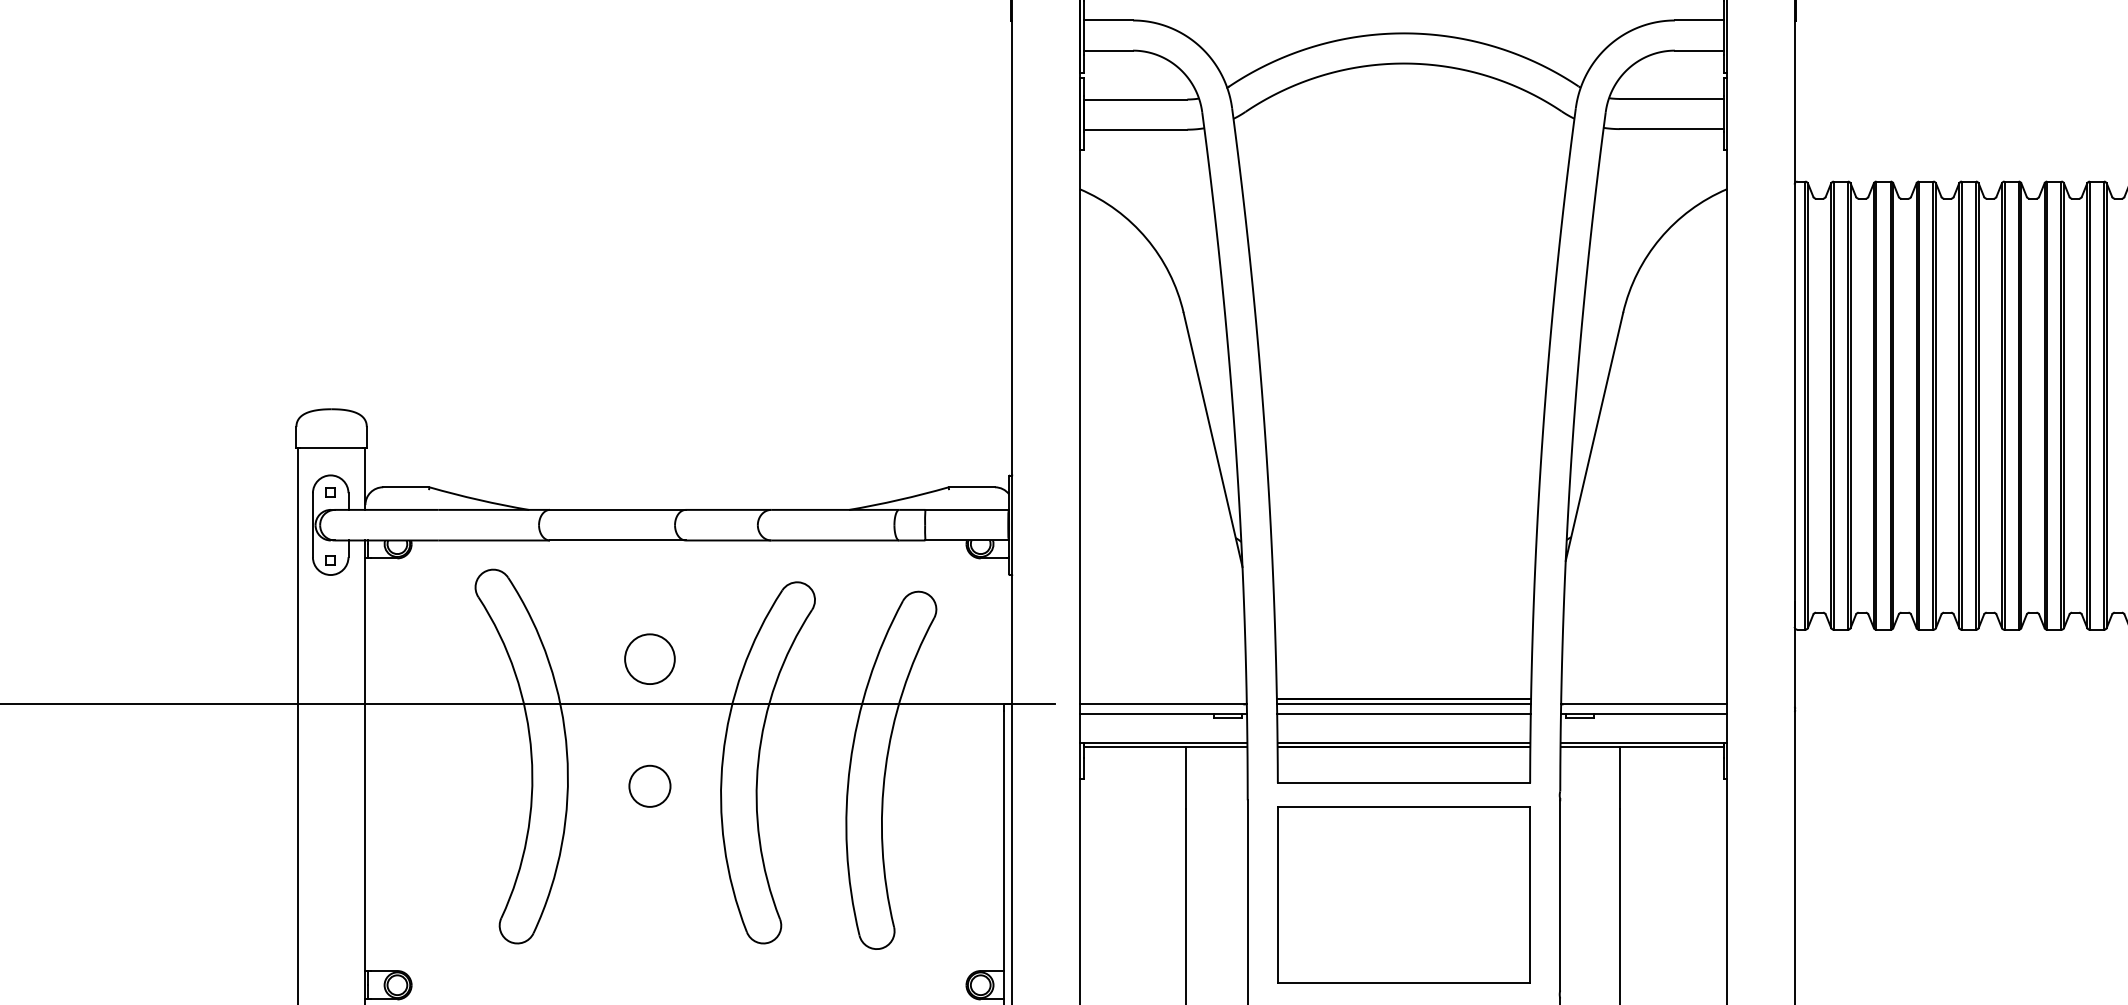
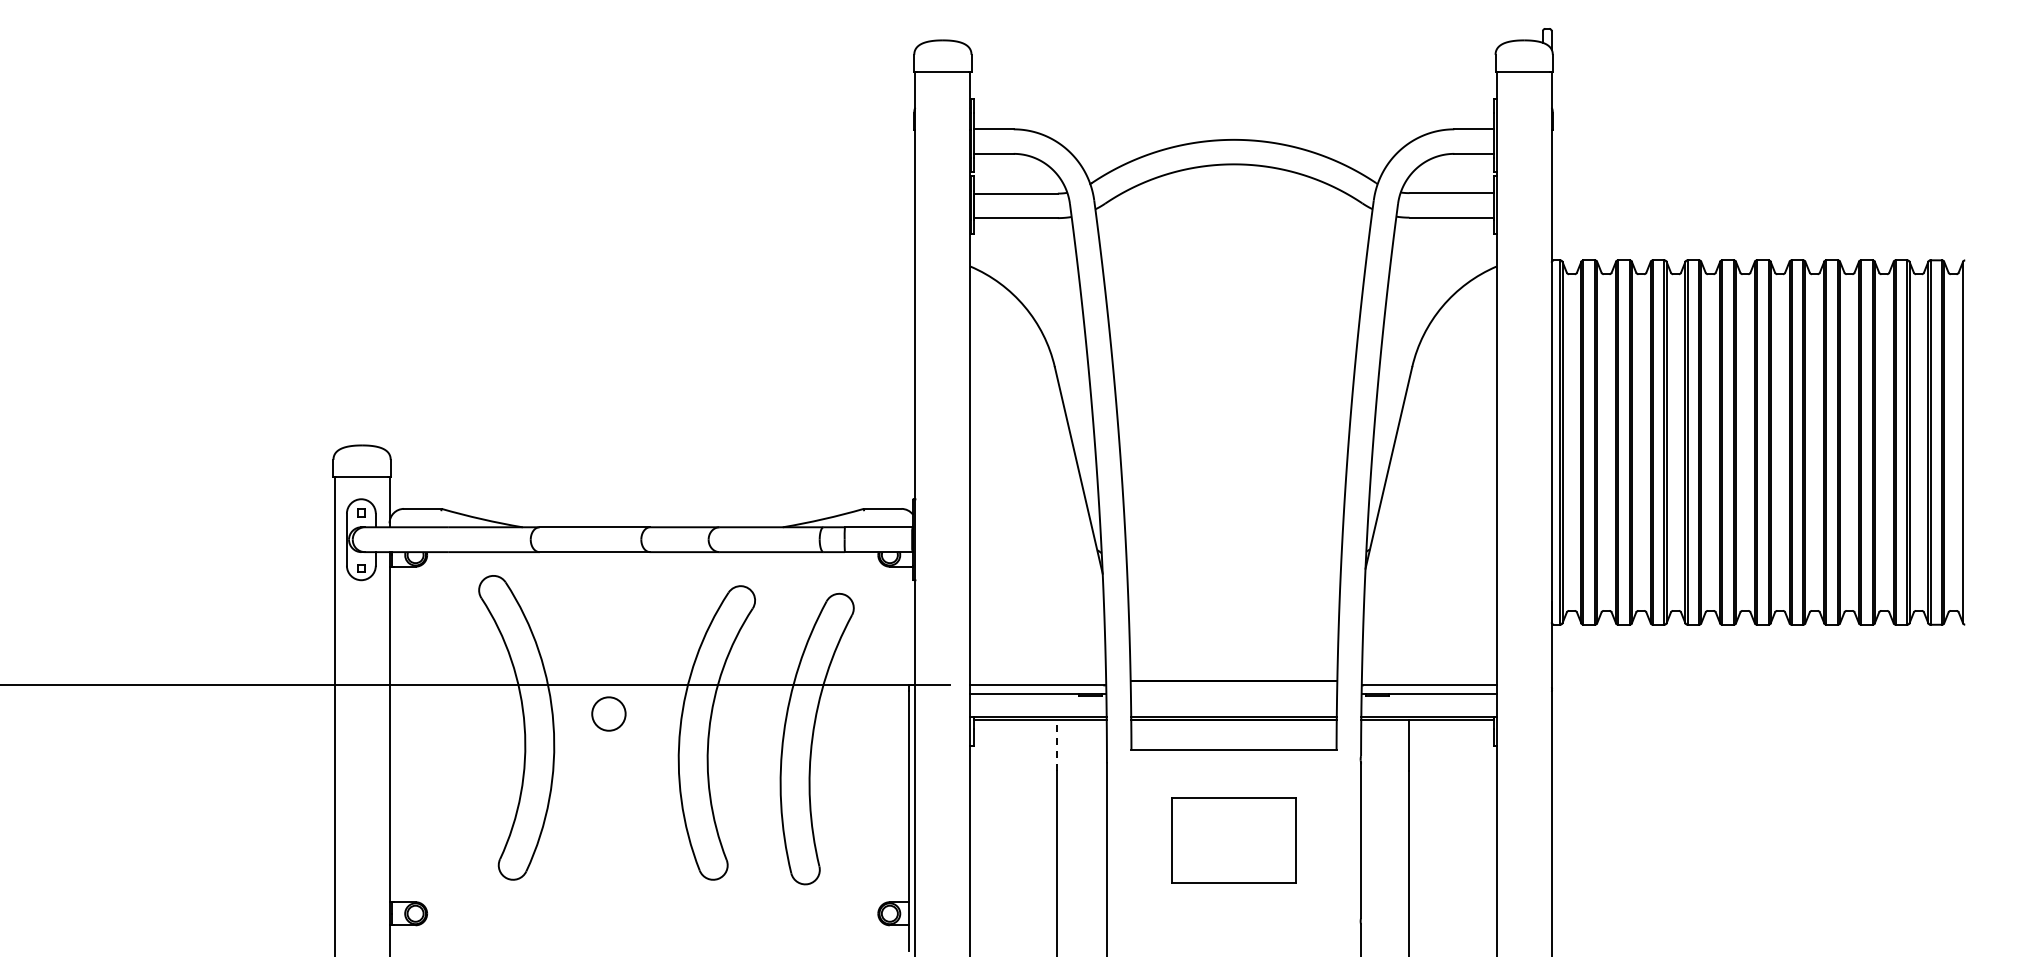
circle: (649, 658) -> (620, 648), removed
line: (1403, 704) -> (1233, 685), removed
line: (1403, 714) -> (1233, 693), removed
line: (1185, 777) -> (1056, 744), solid -> dashed
circle: (649, 785) -> (608, 713), moved
part: (1403, 895) -> (1233, 840), size x0.6

